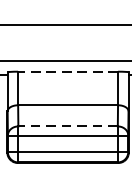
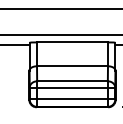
line: (68, 71) -> (72, 42), dashed -> solid
line: (68, 126) -> (72, 81), dashed -> solid

